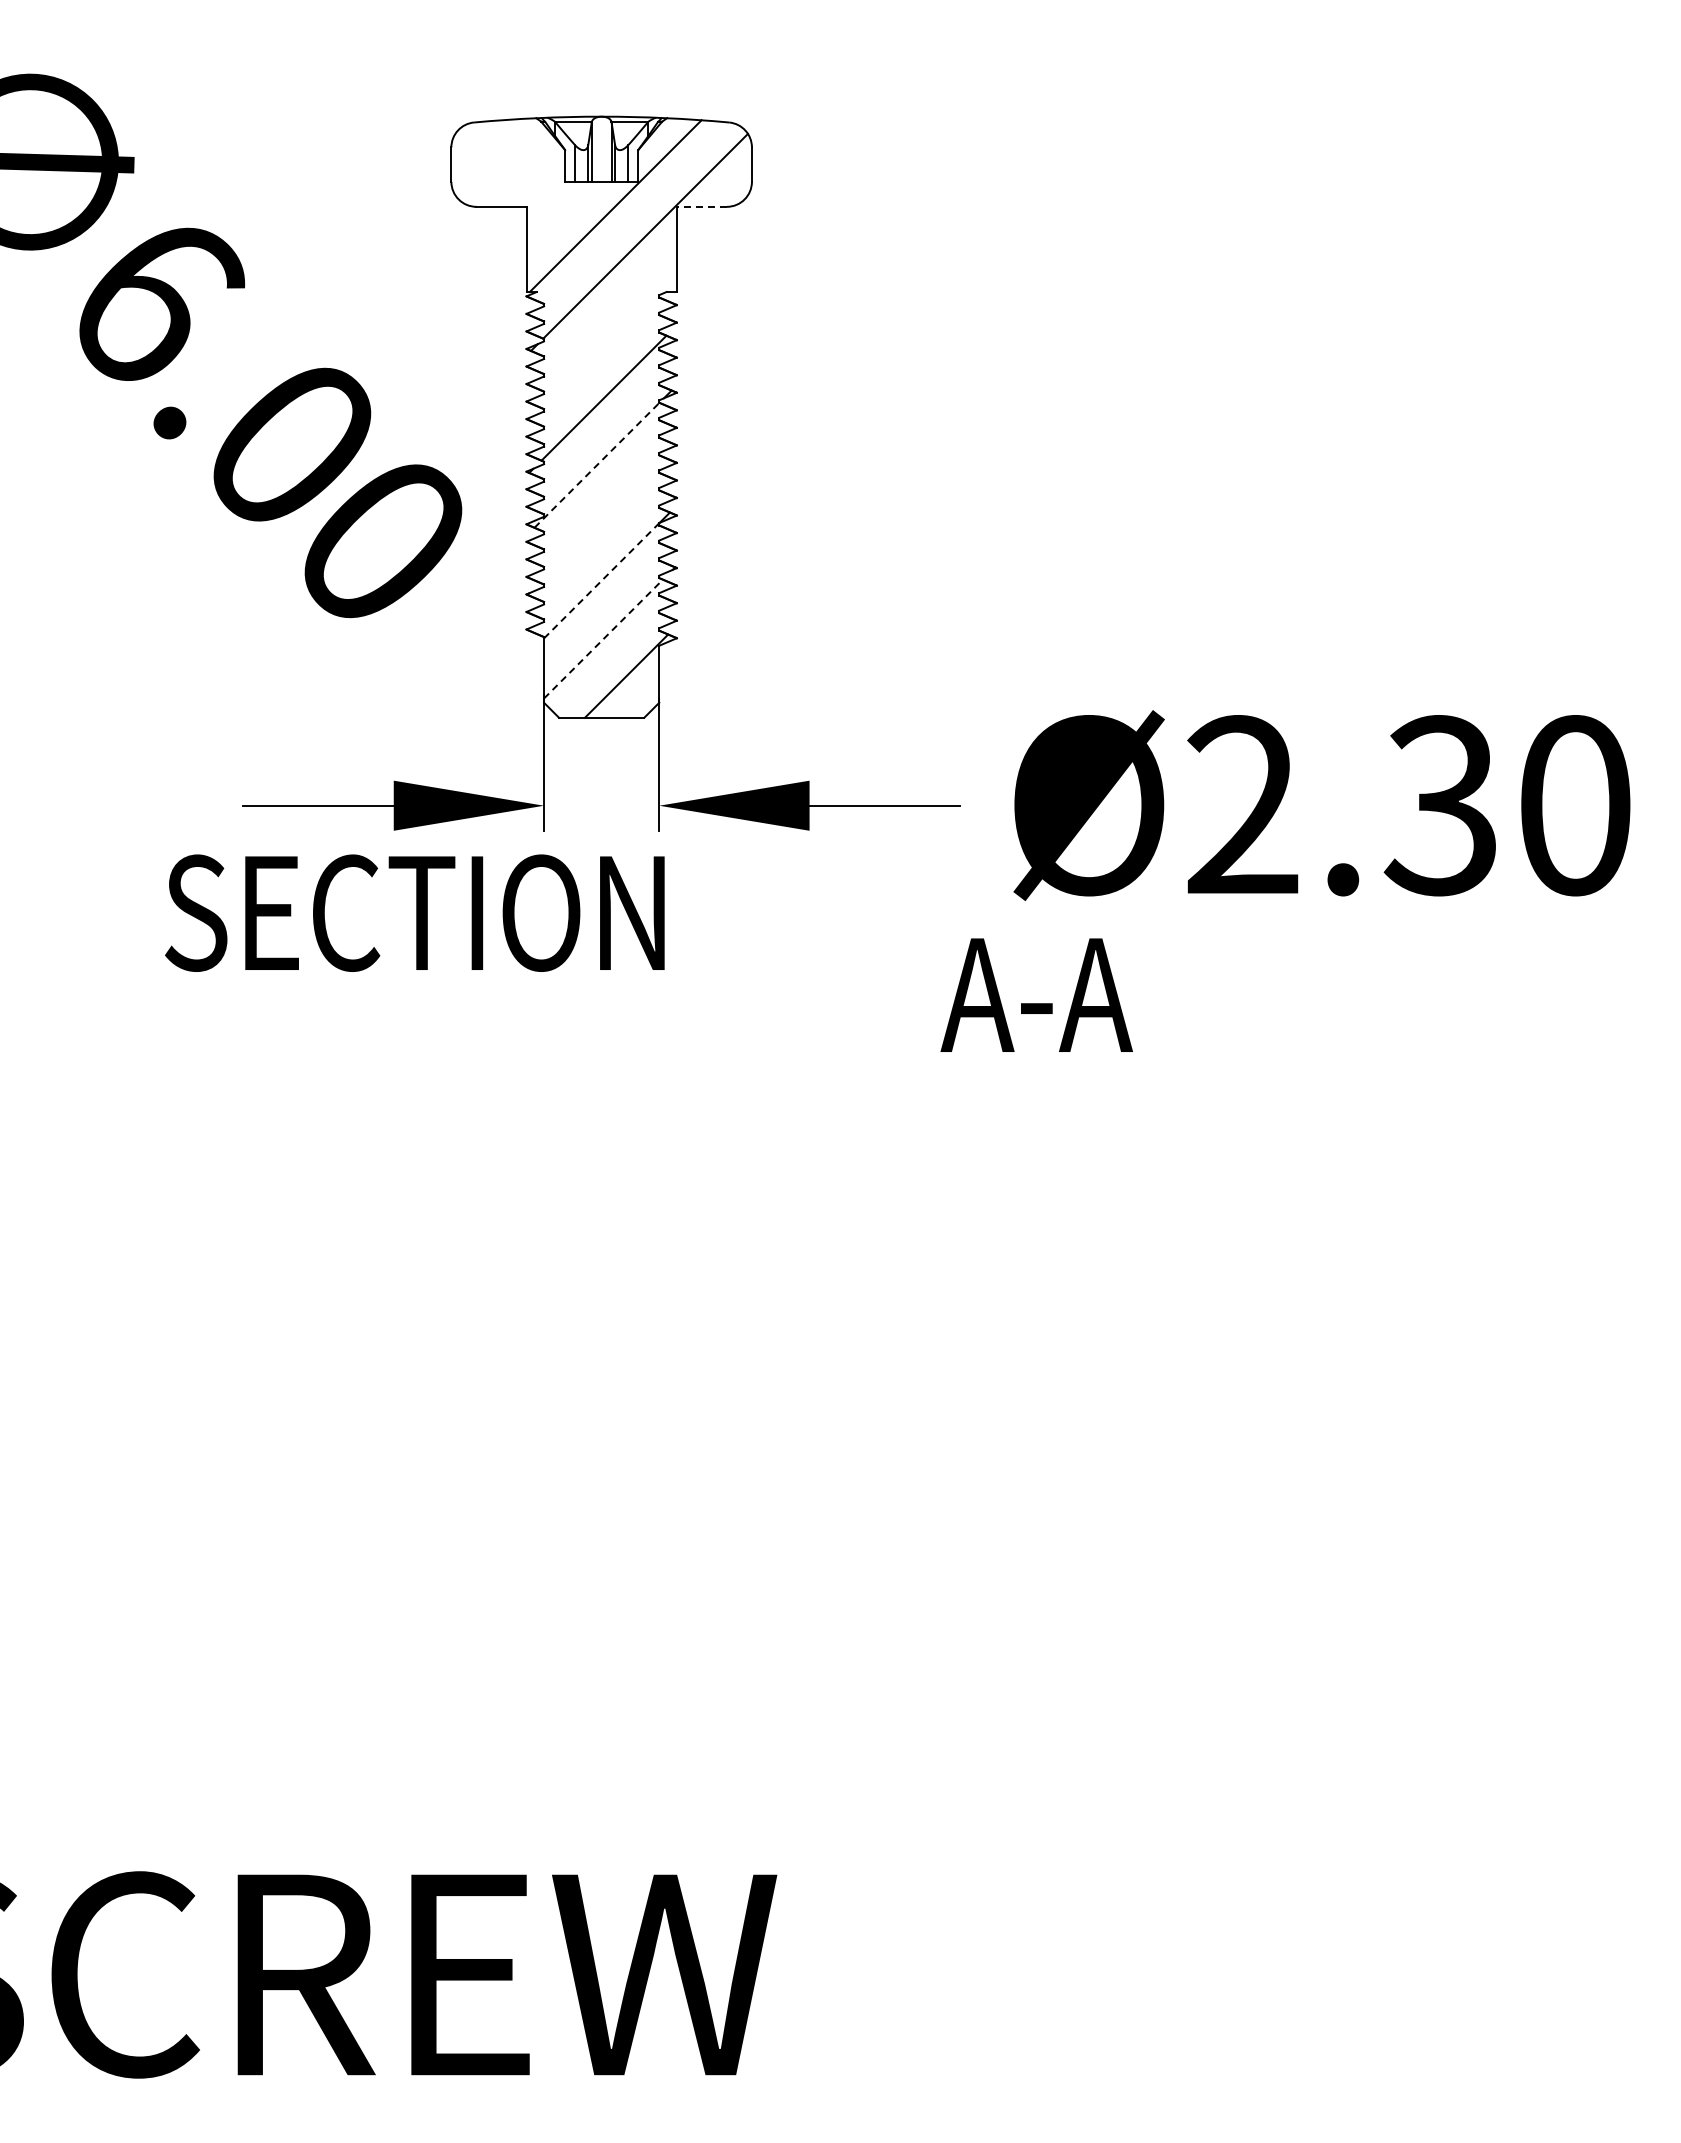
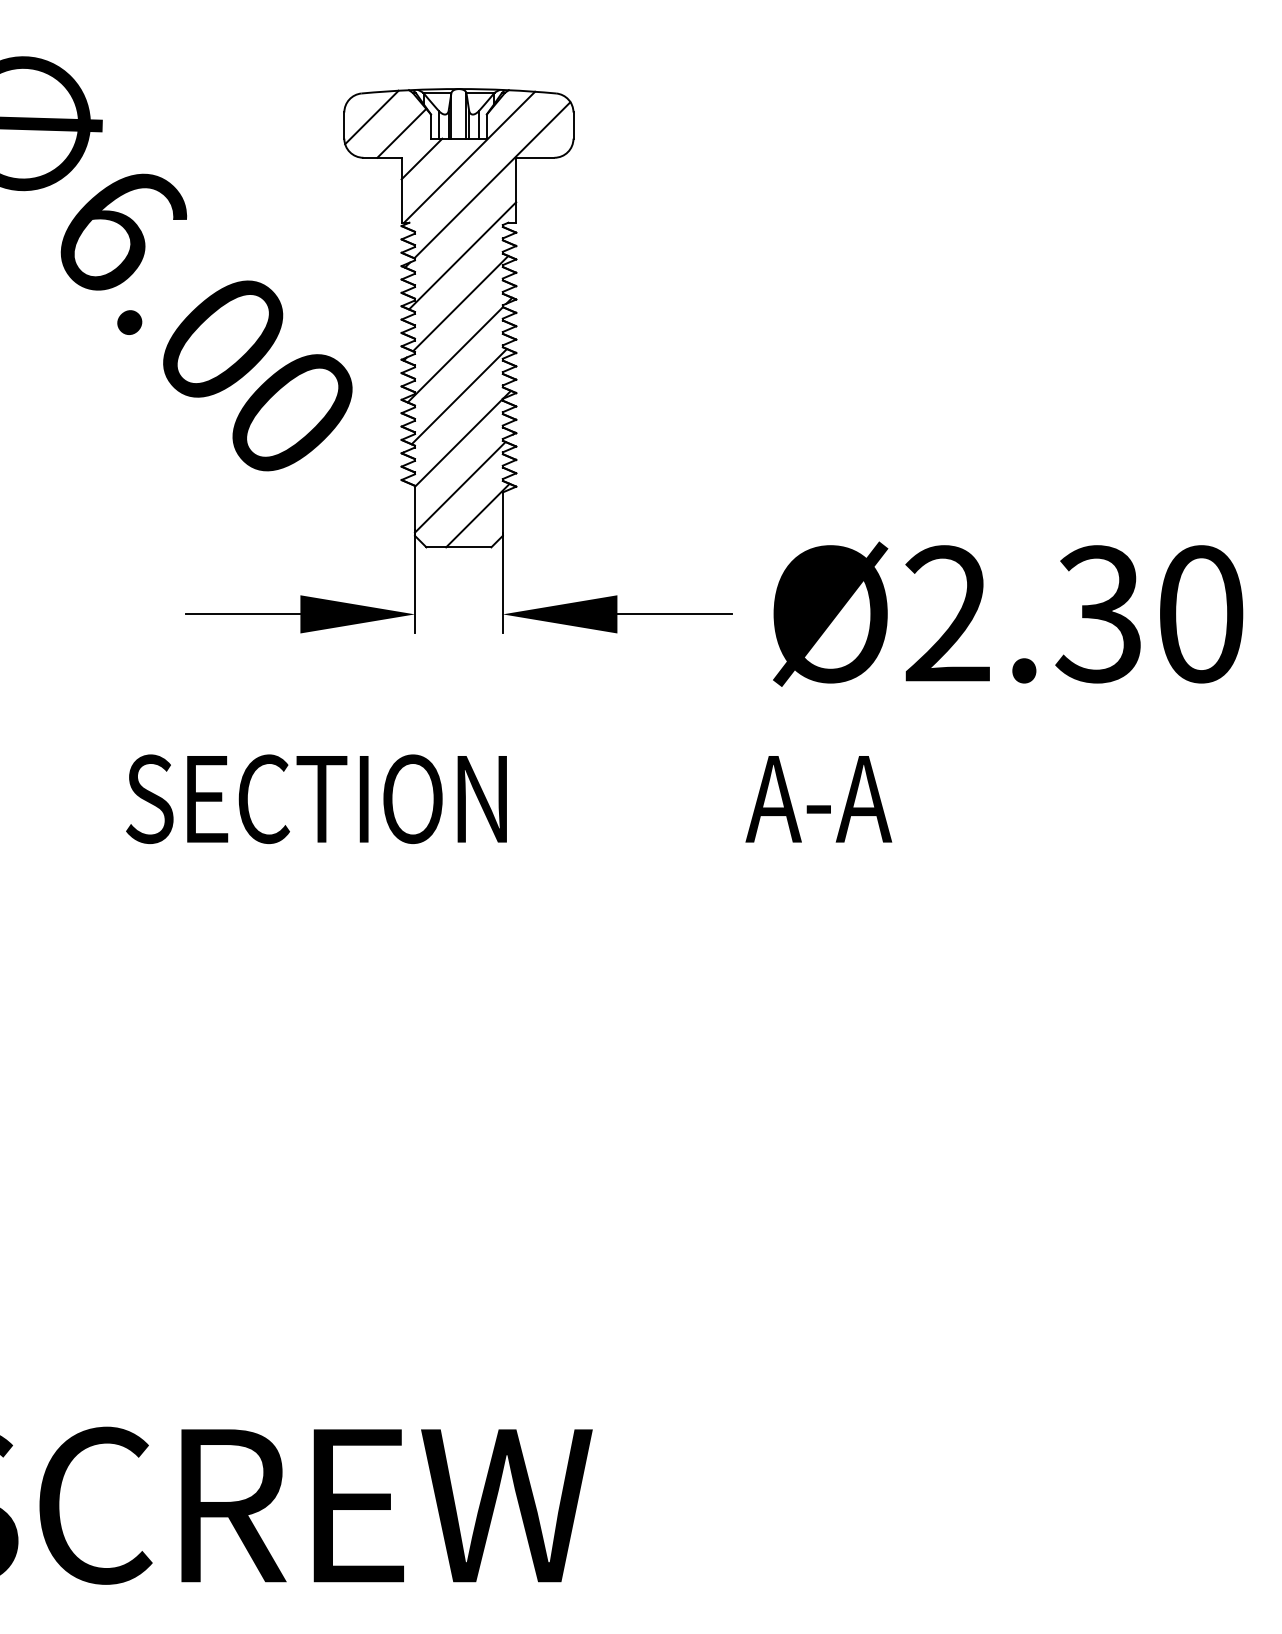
line: (487, 153) -> (371, 117), added
line: (526, 174) -> (401, 133), added
line: (701, 206) -> (535, 157), dashed -> solid
line: (552, 208) -> (421, 159), added
line: (606, 335) -> (462, 255), added
line: (597, 464) -> (455, 354), dashed -> solid
line: (601, 519) -> (458, 396), added
line: (602, 580) -> (459, 442), dashed -> solid
line: (603, 638) -> (460, 486), dashed -> solid
text: (414, 912) -> (316, 798), moved
text: (1036, 994) -> (818, 798), moved

